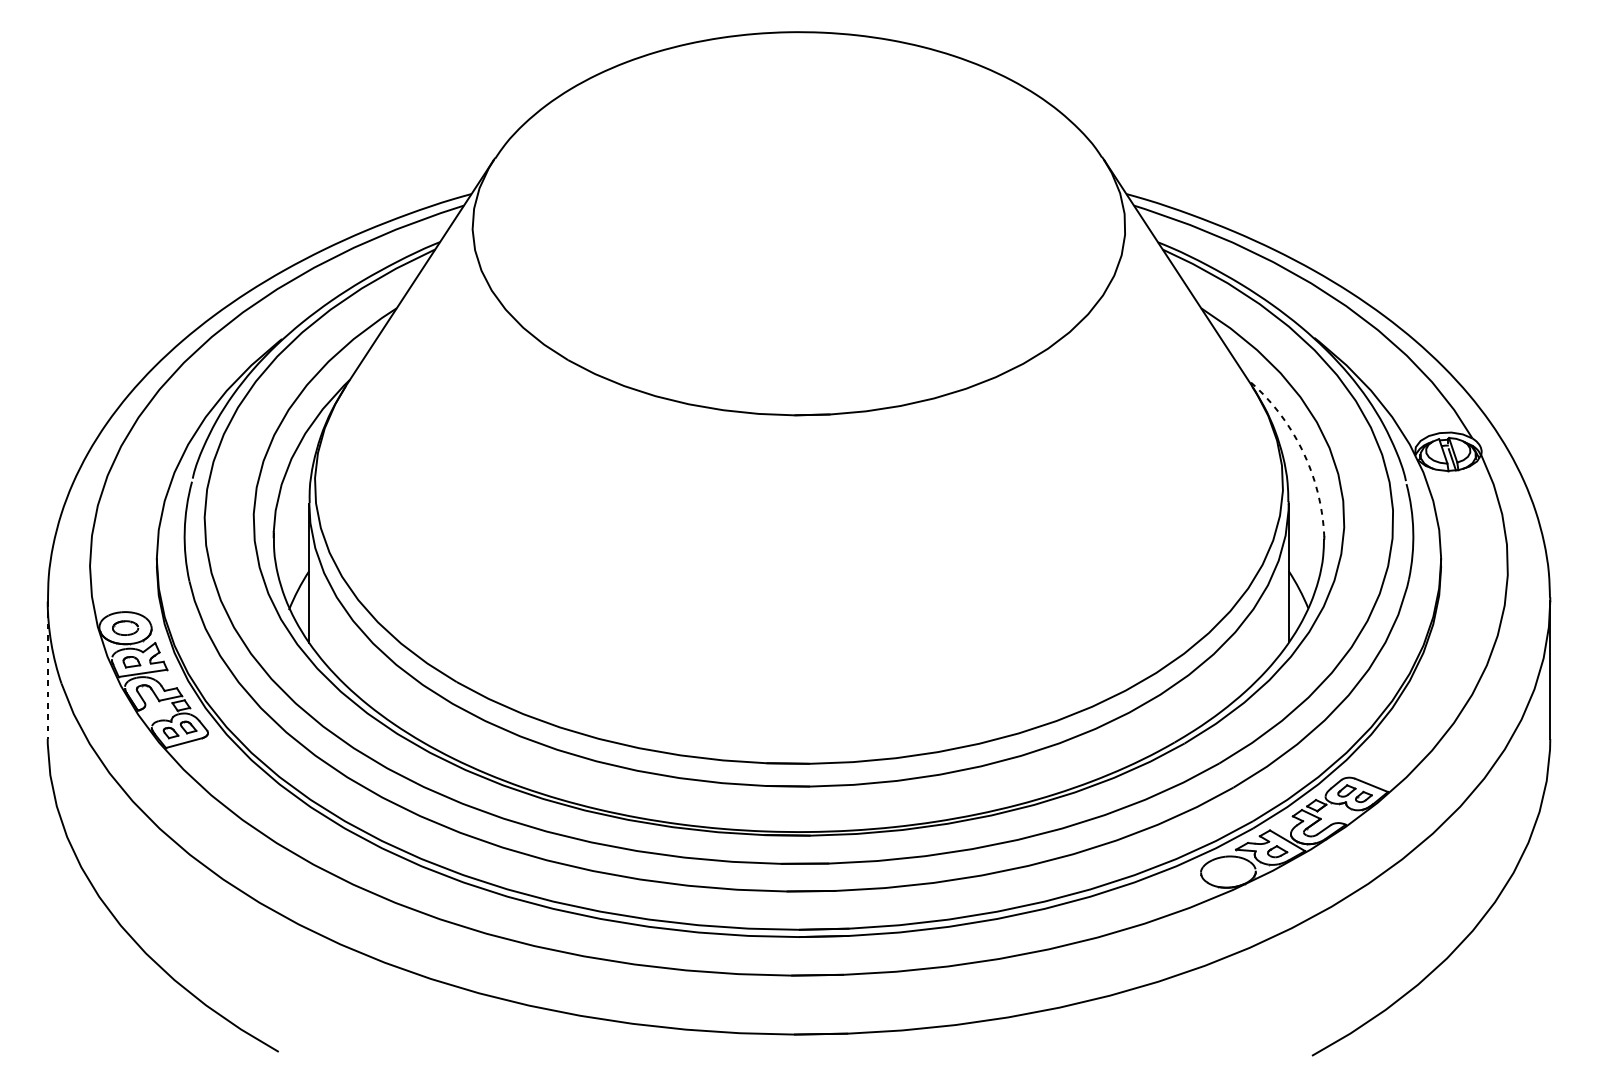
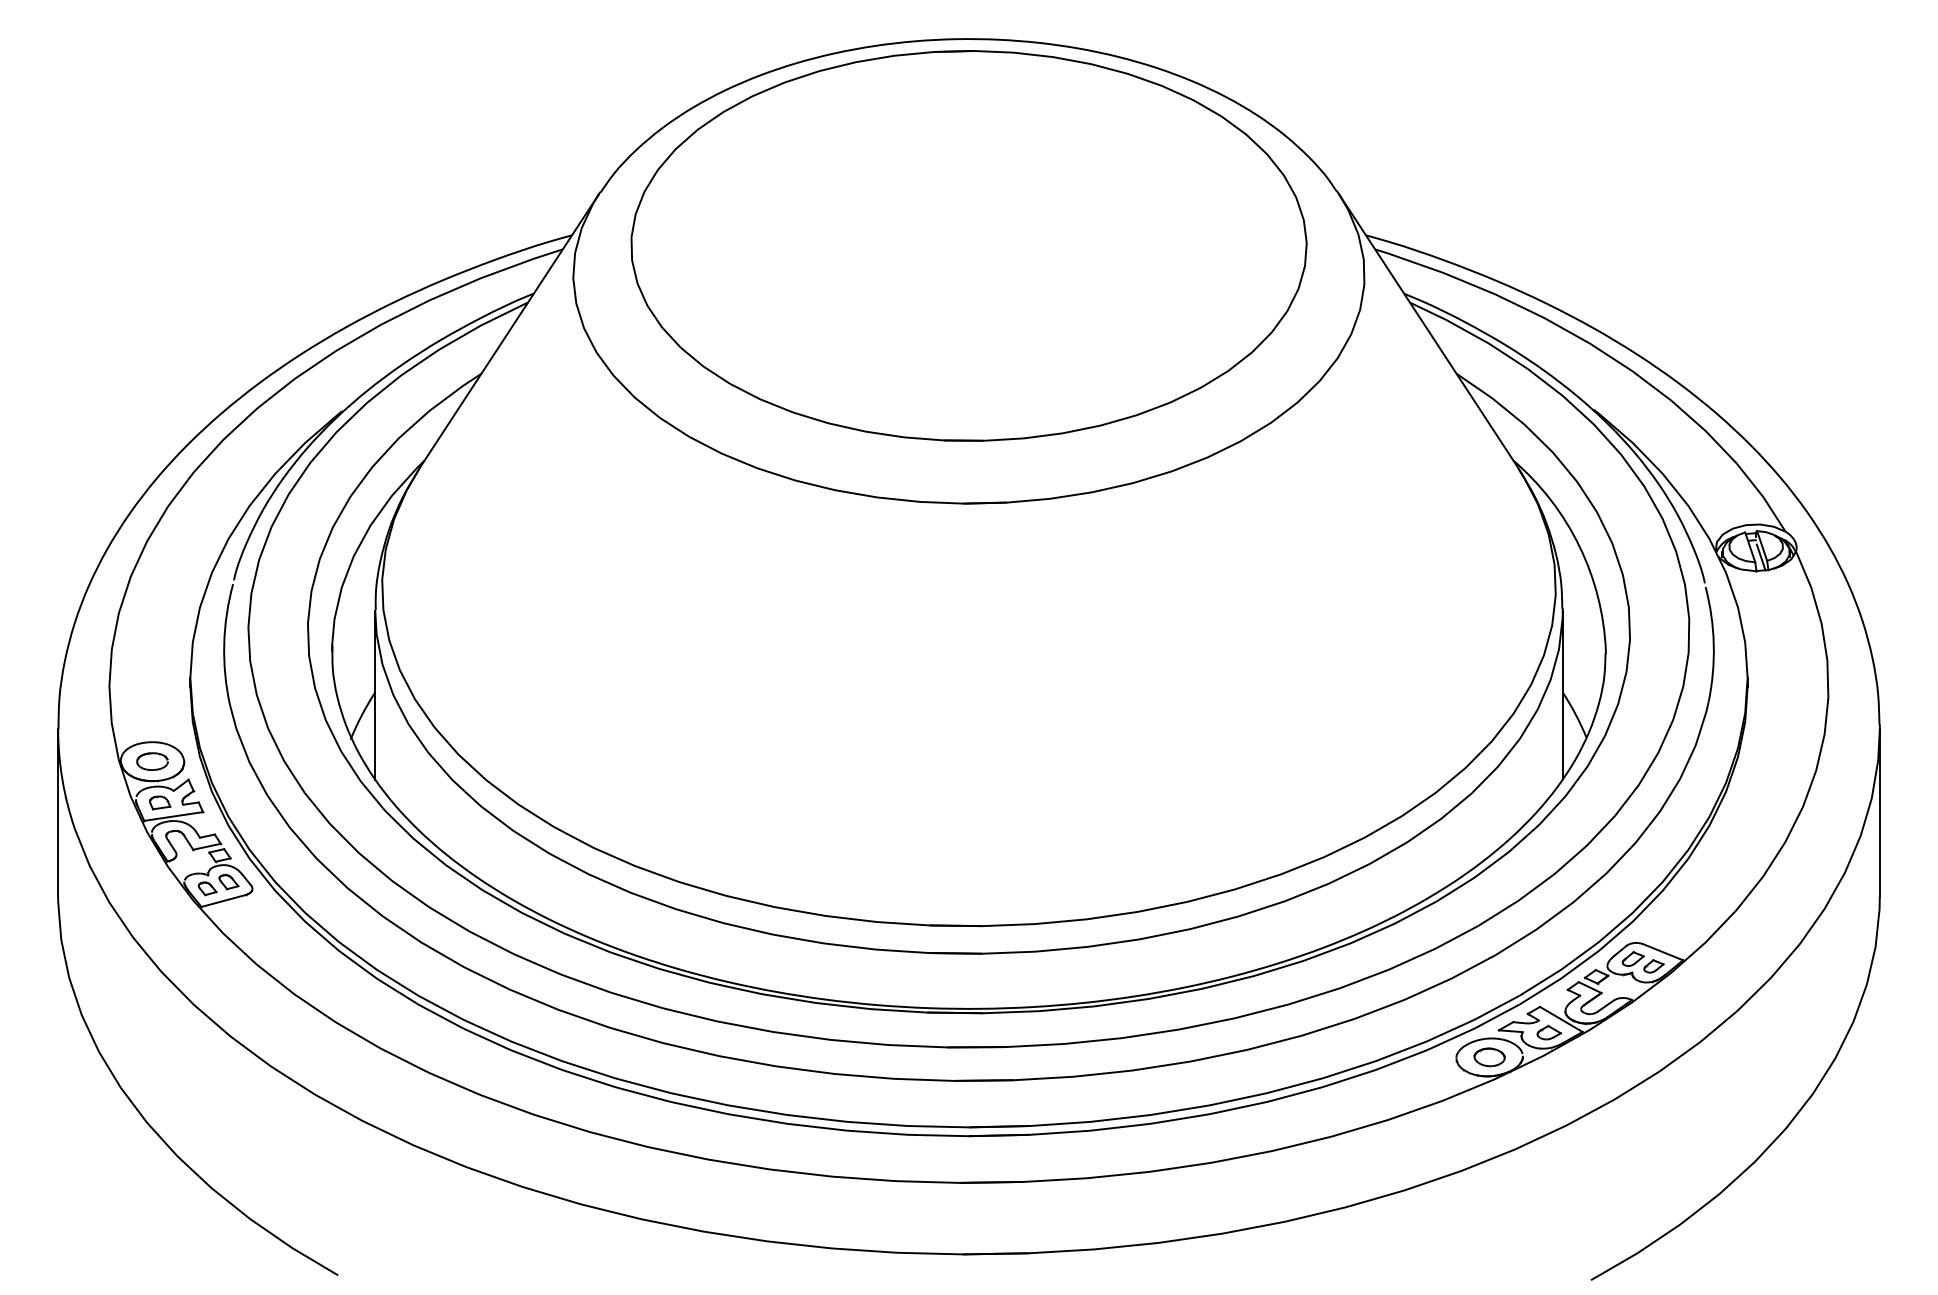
part: (798, 202) -> (968, 245), added
arc: (1302, 450) -> (1579, 546), dashed -> solid
line: (48, 670) -> (58, 812), dashed -> solid
part: (1228, 872) -> (1489, 1057), added

